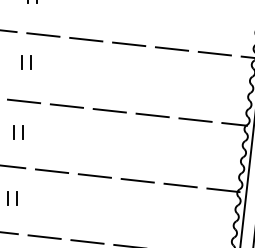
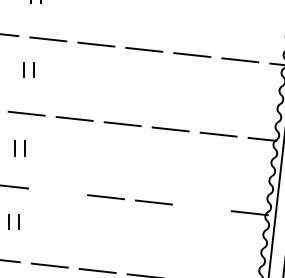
line: (51, 171) -> (57, 192), removed
line: (180, 185) -> (201, 207), removed

